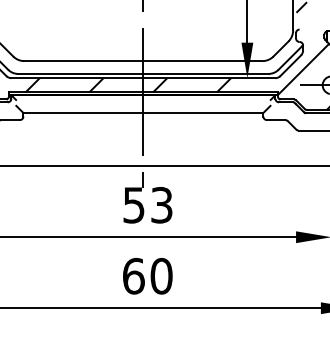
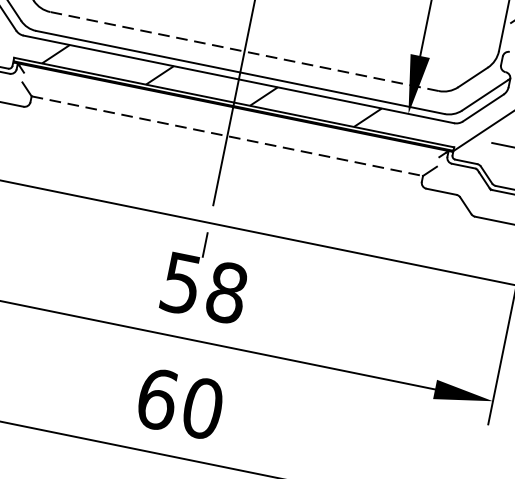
line: (142, 61) -> (242, 51), solid -> dashed
line: (143, 112) -> (227, 135), solid -> dashed
text: (161, 205) -> (226, 293), 53 -> 58

